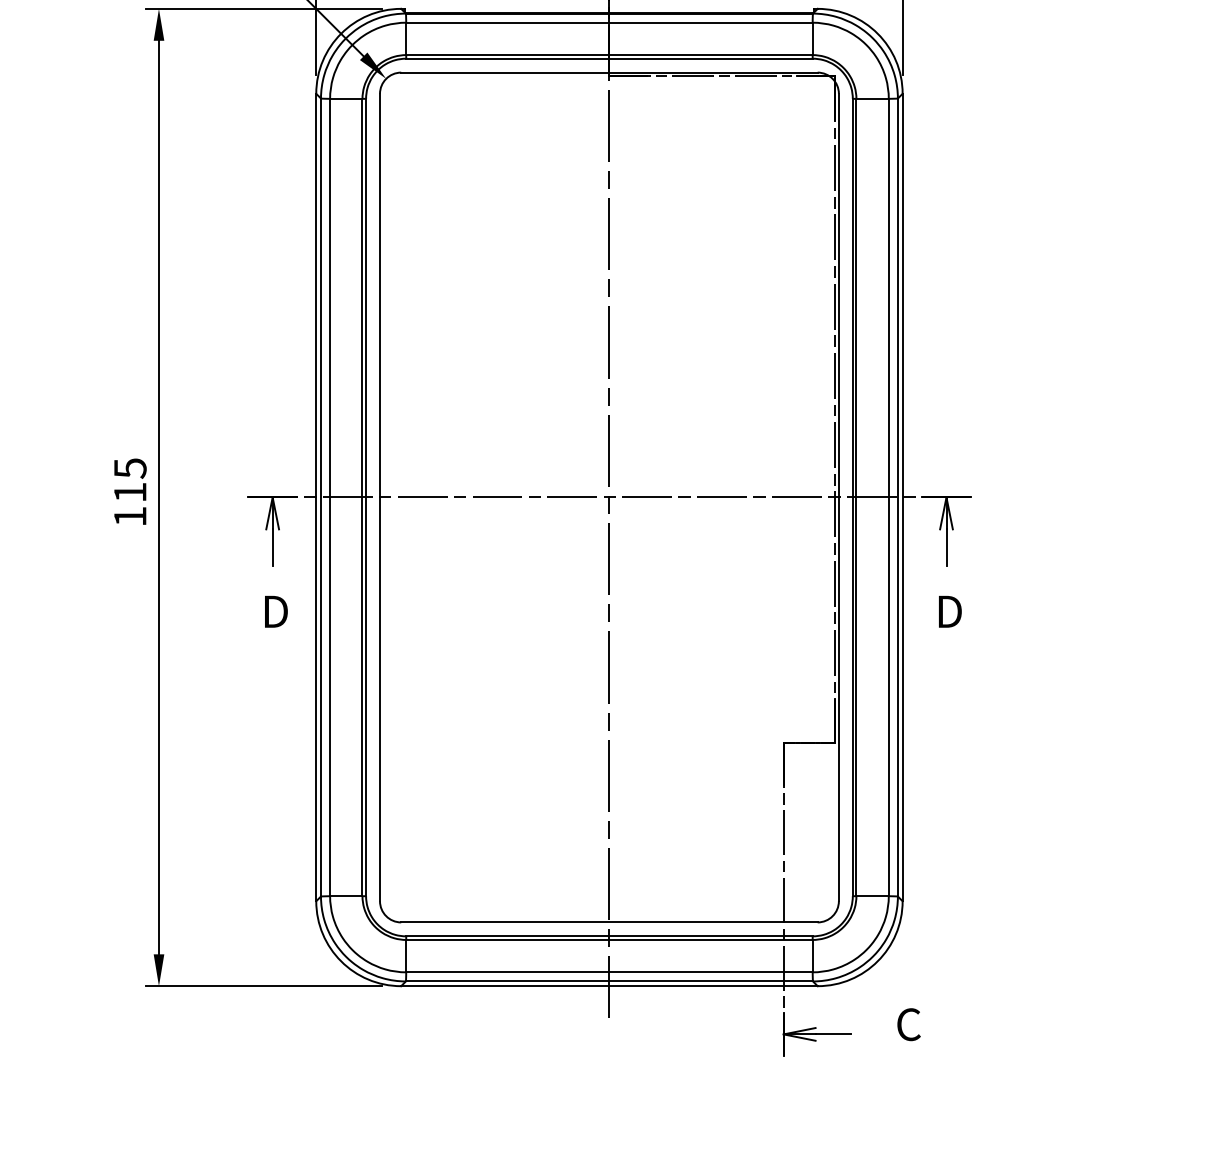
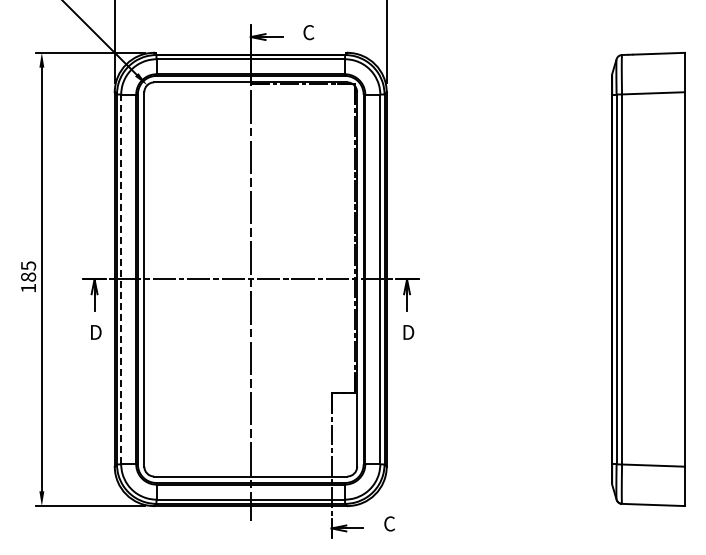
text: (130, 491) -> (28, 276), 115 -> 185
line: (330, 497) -> (121, 279), solid -> dashed

